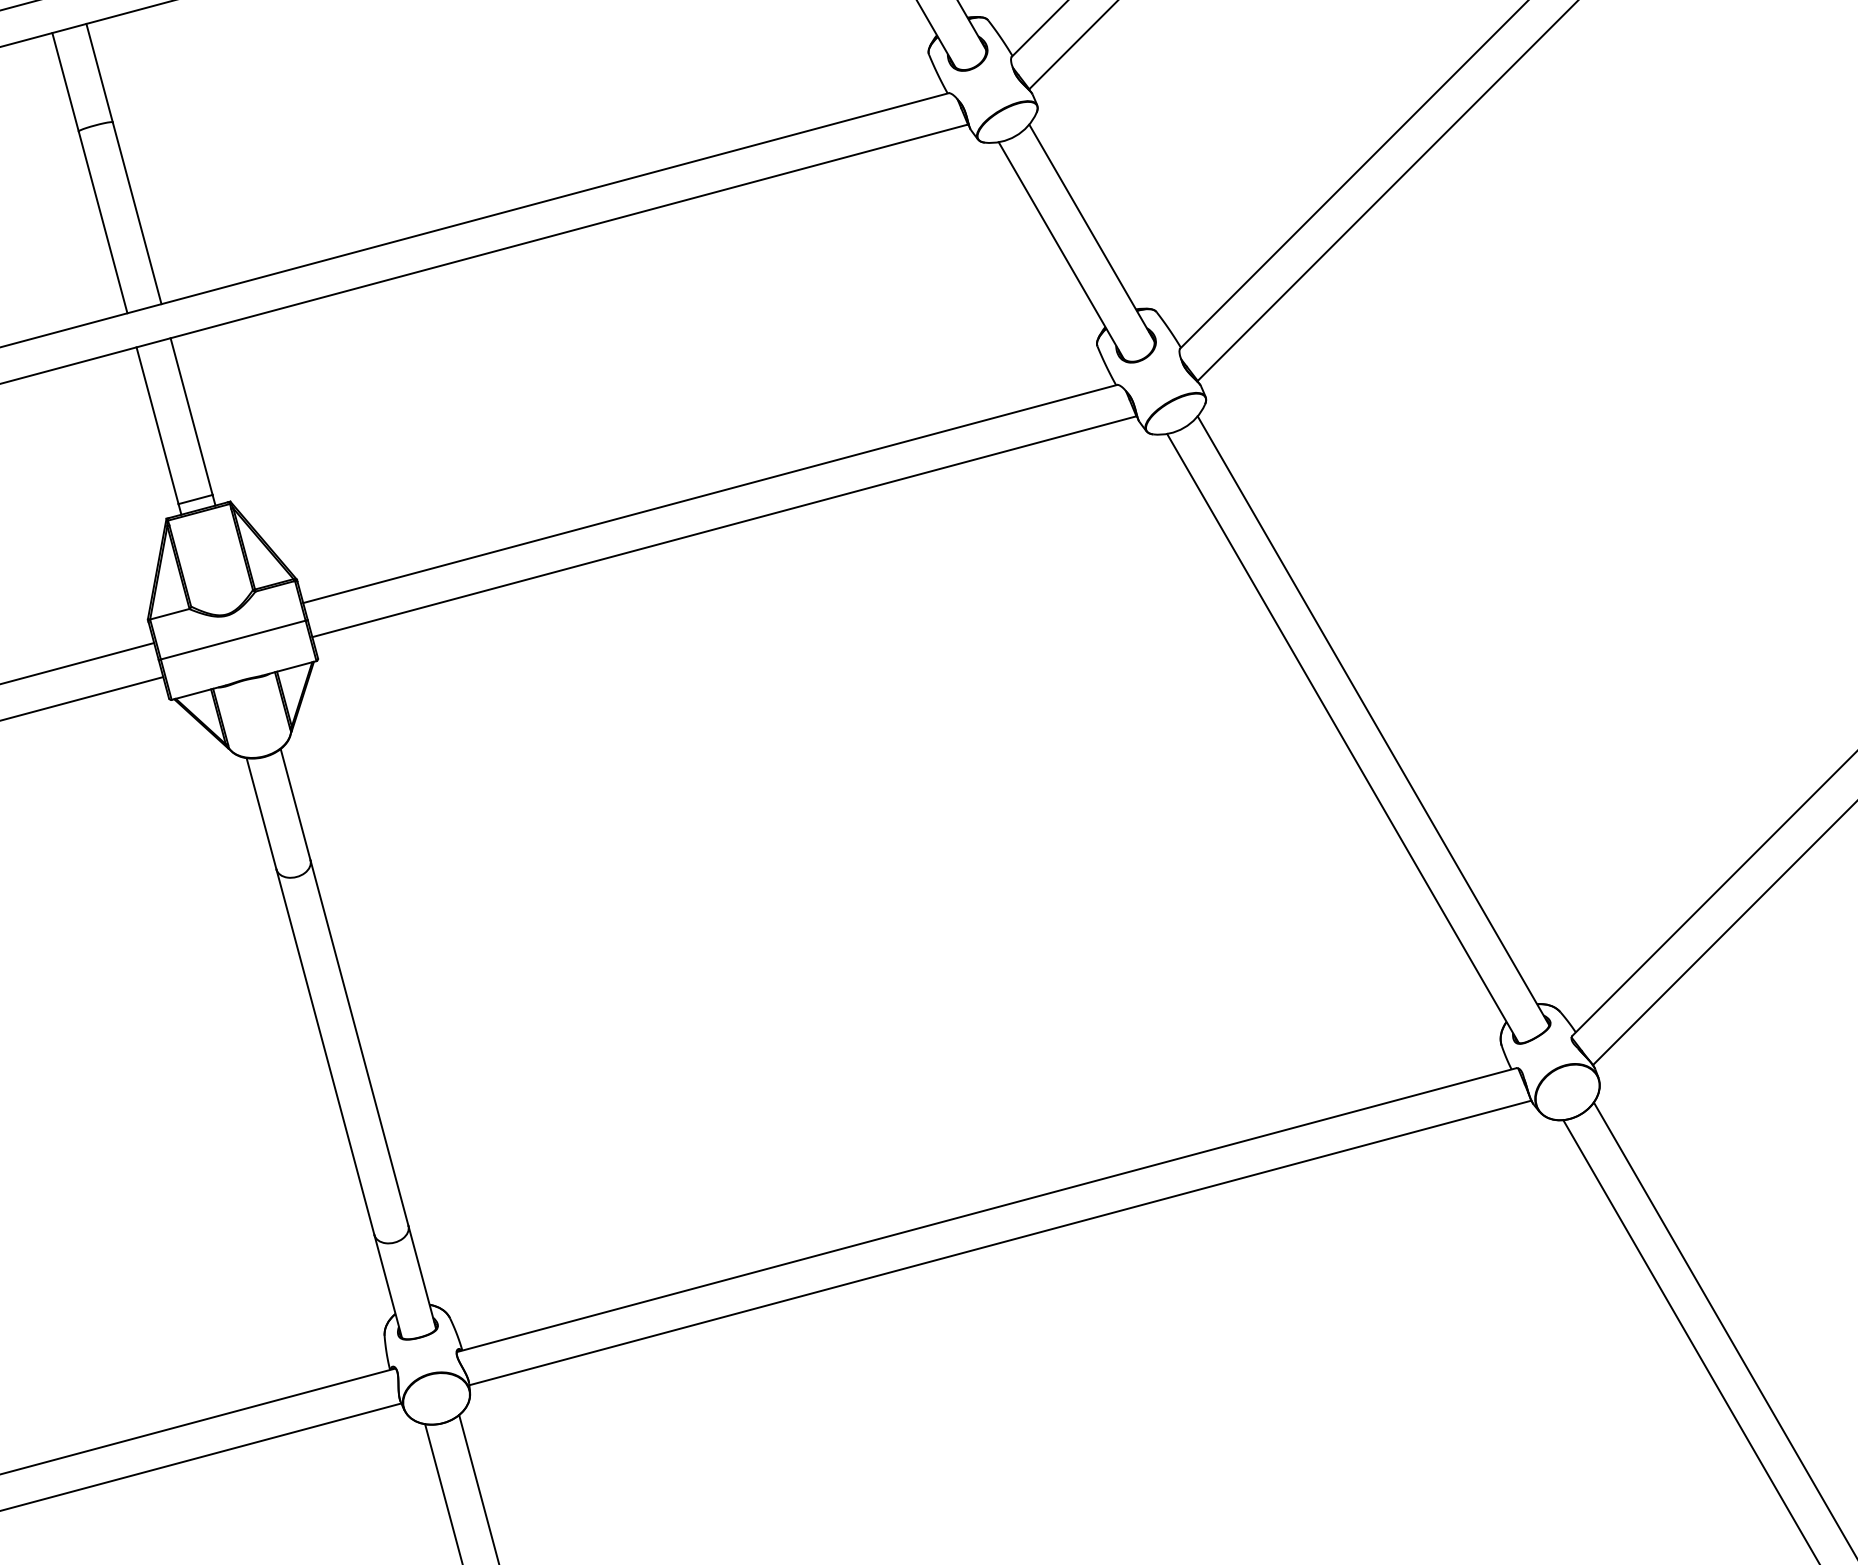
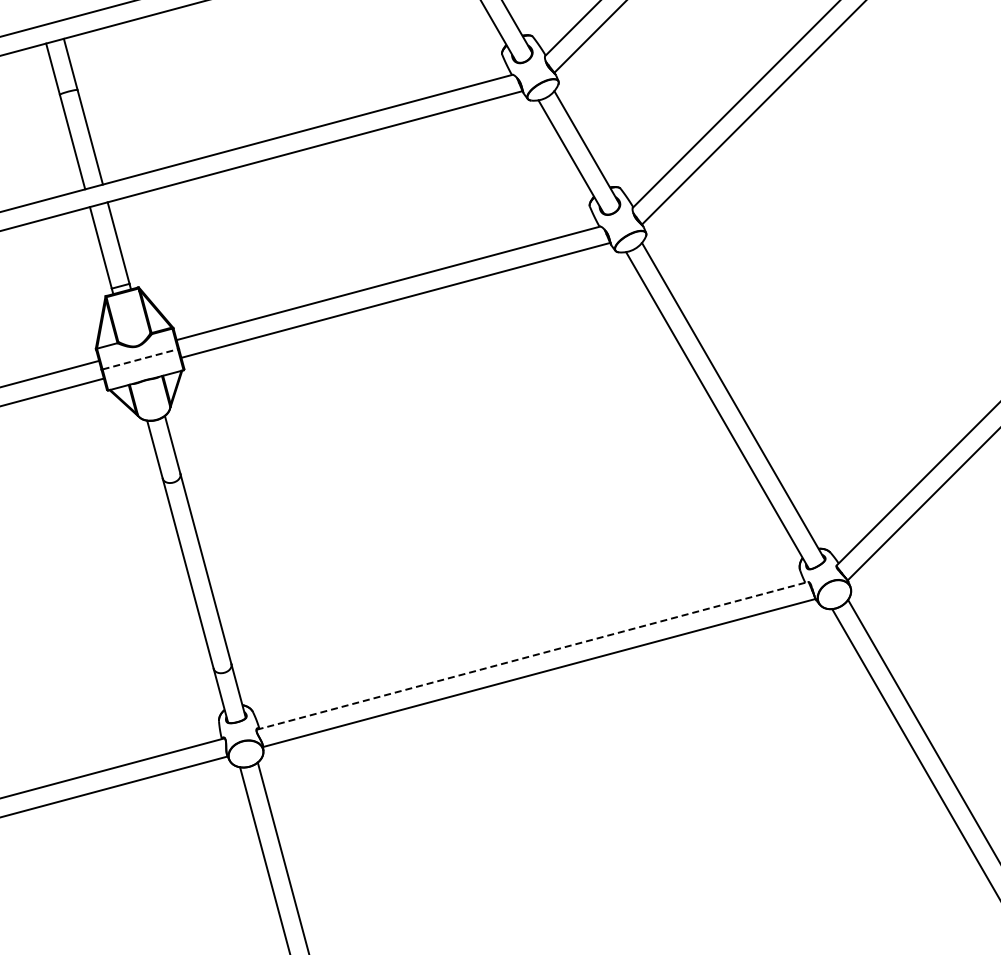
line: (233, 640) -> (140, 359), solid -> dashed
line: (987, 1209) -> (532, 655), solid -> dashed

